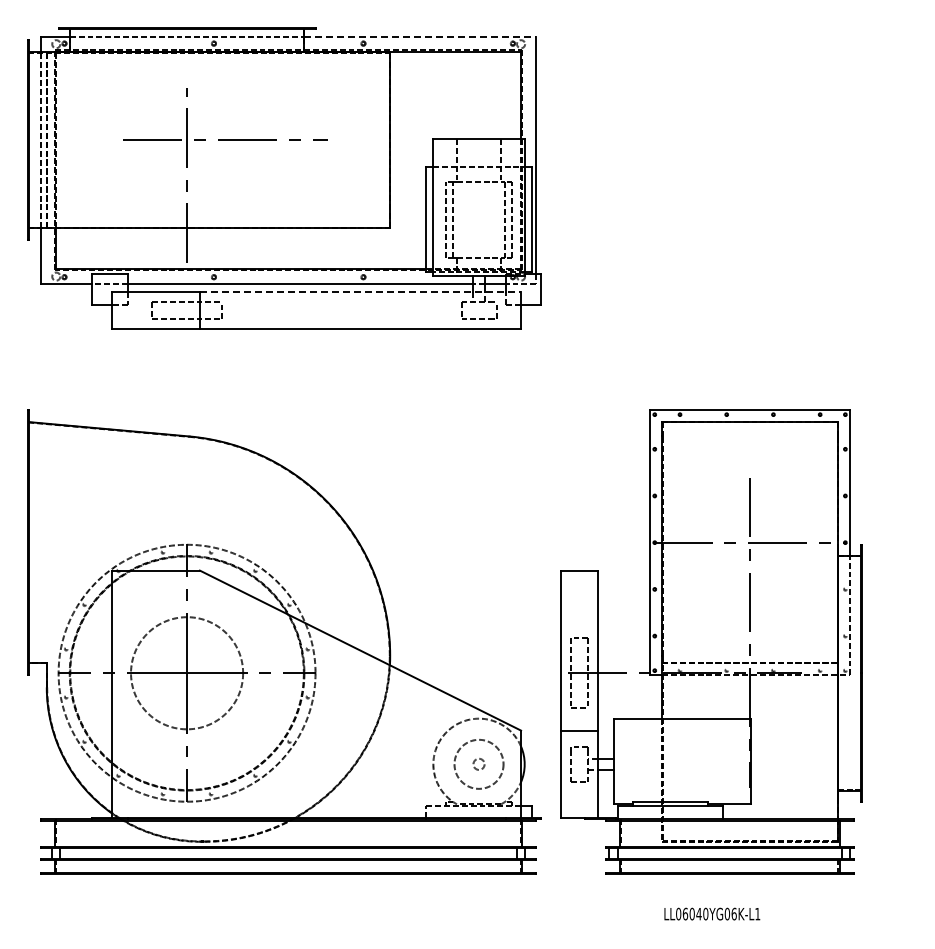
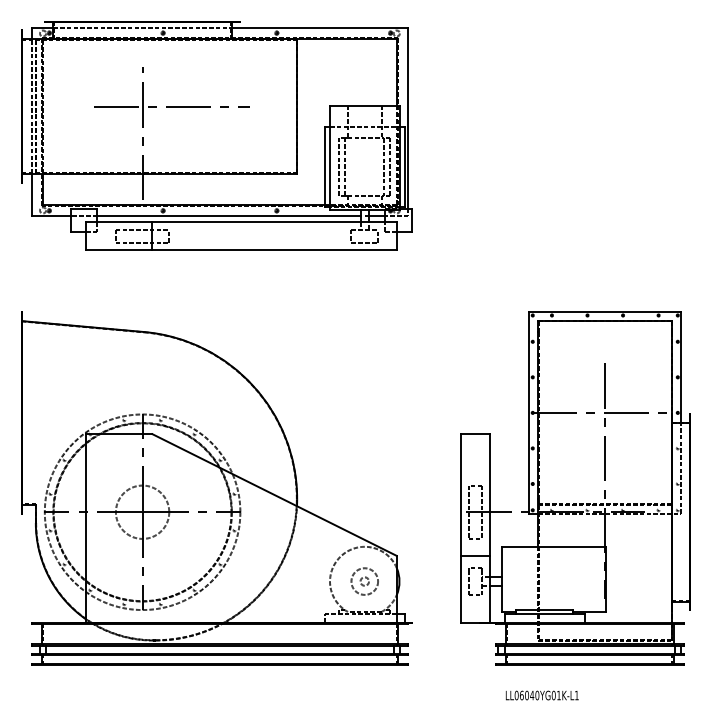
line: (420, 36) -> (320, 27), dashed -> solid
line: (360, 291) -> (274, 221), dashed -> solid
part: (711, 641) -> (575, 488), moved
circle: (187, 673) -> (142, 512), size x0.62
circle: (478, 763) -> (364, 580), size x0.71
text: (733, 913) -> (558, 695), LL06040YG06K-L1 -> LL06040YG01K-L1

